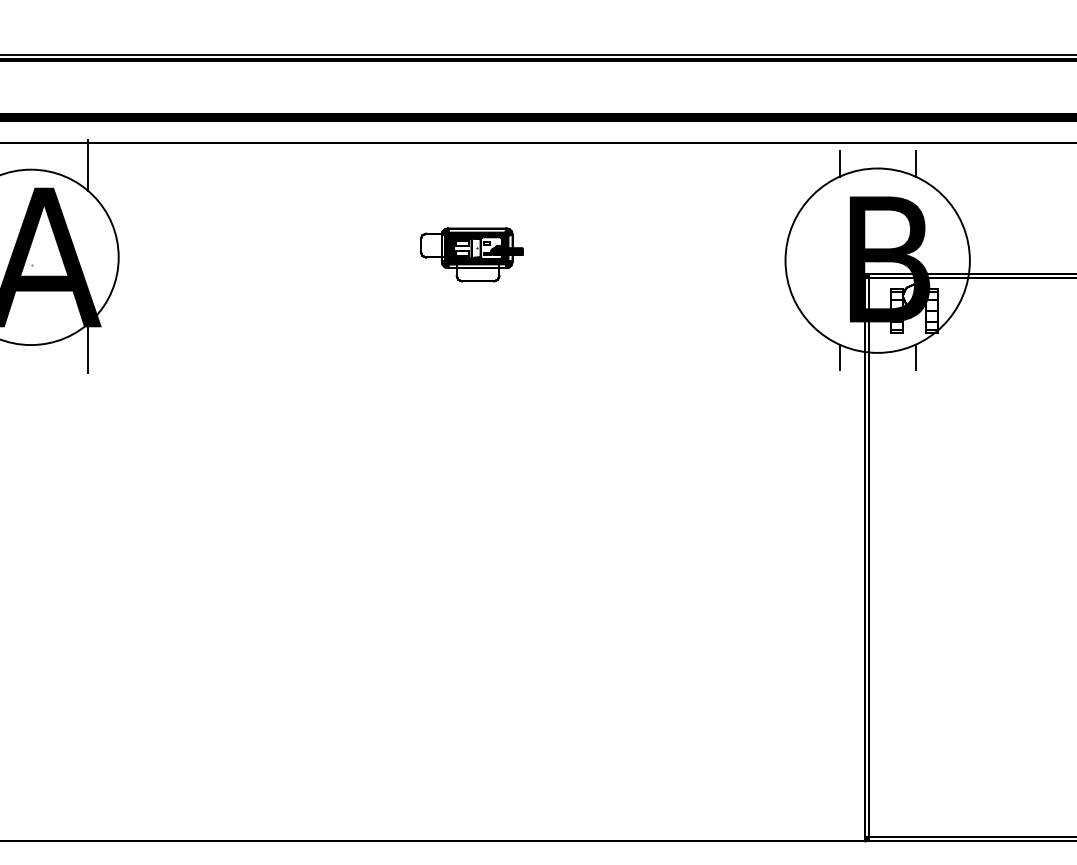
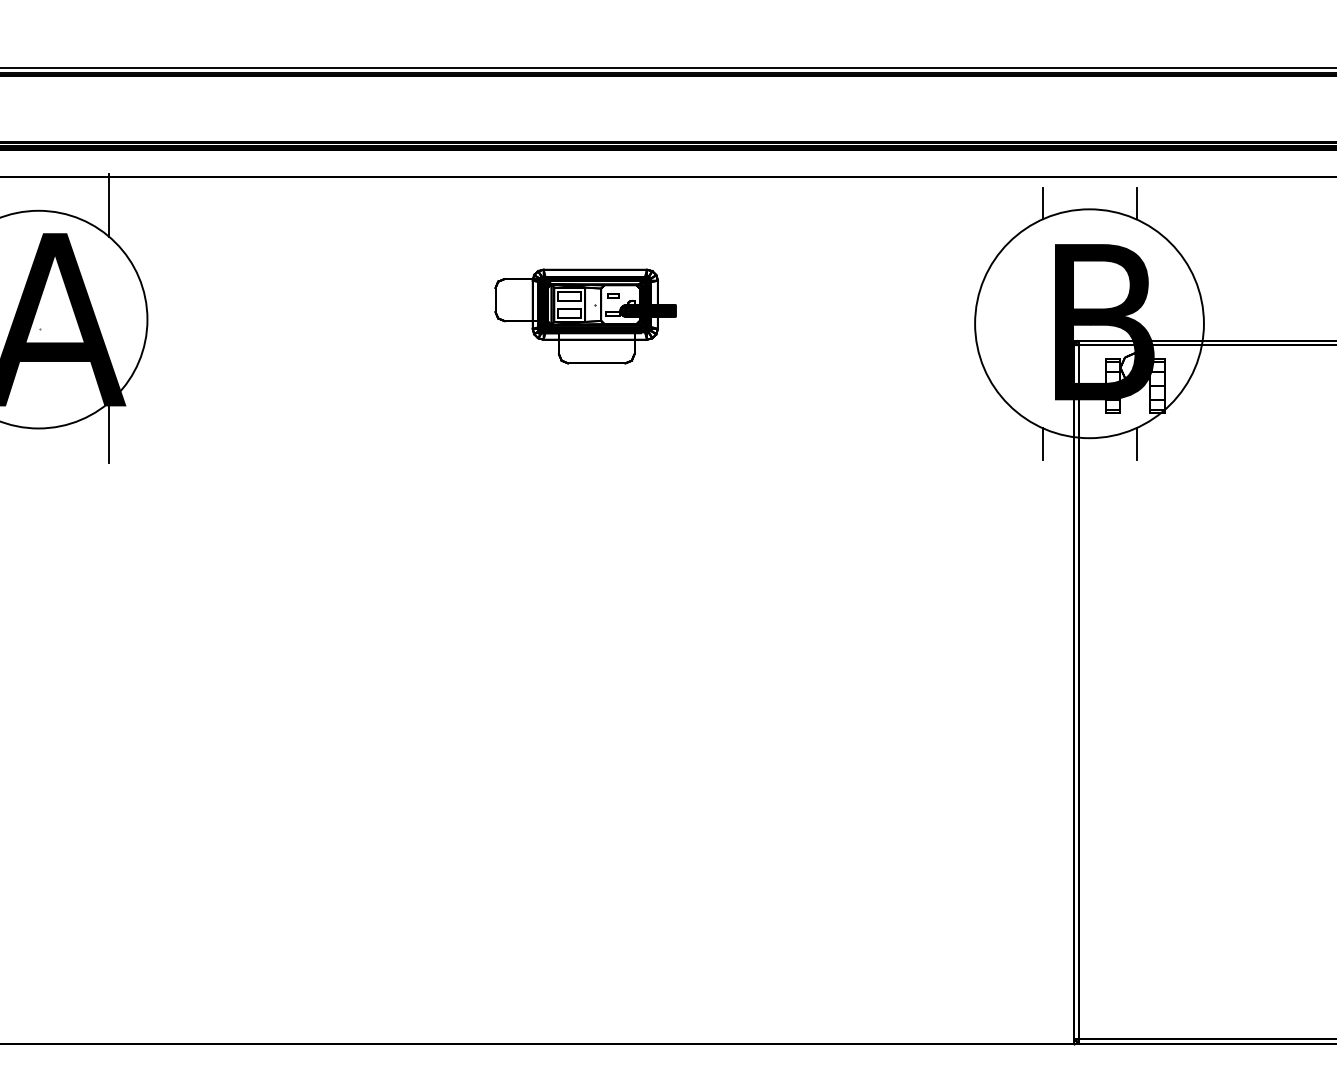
part: (471, 254) -> (585, 316), size x1.43

